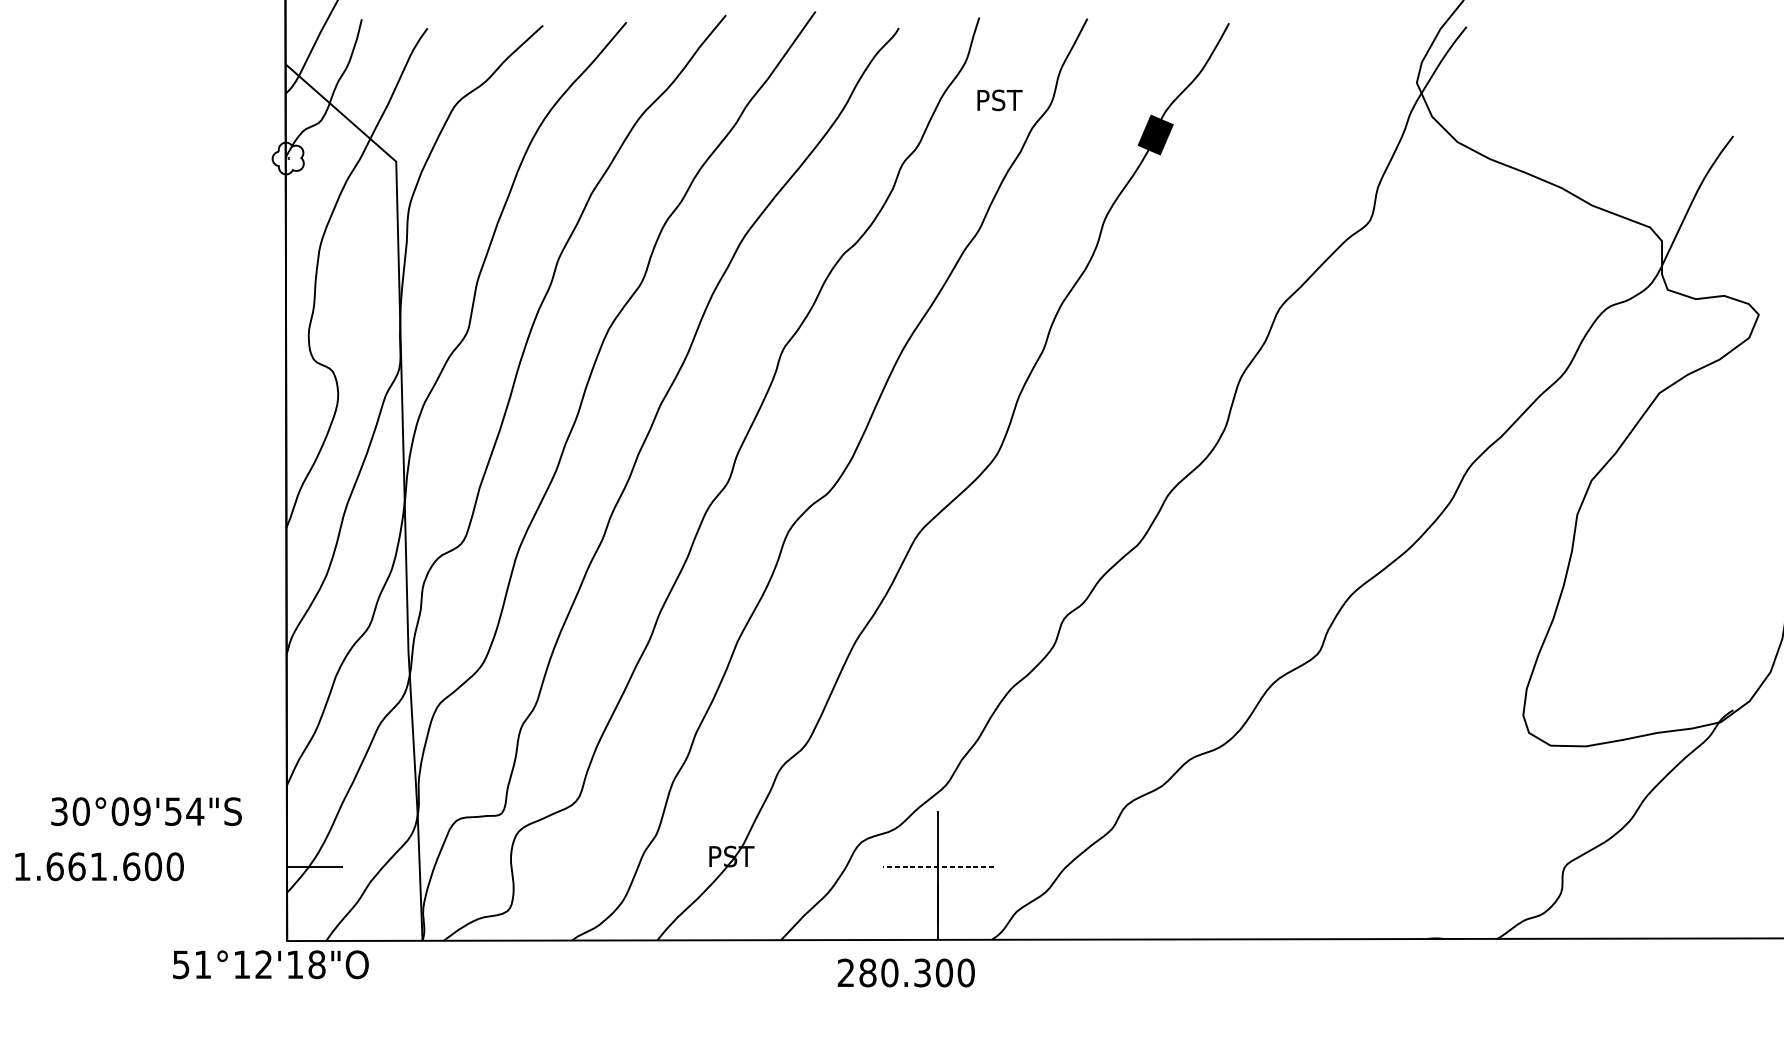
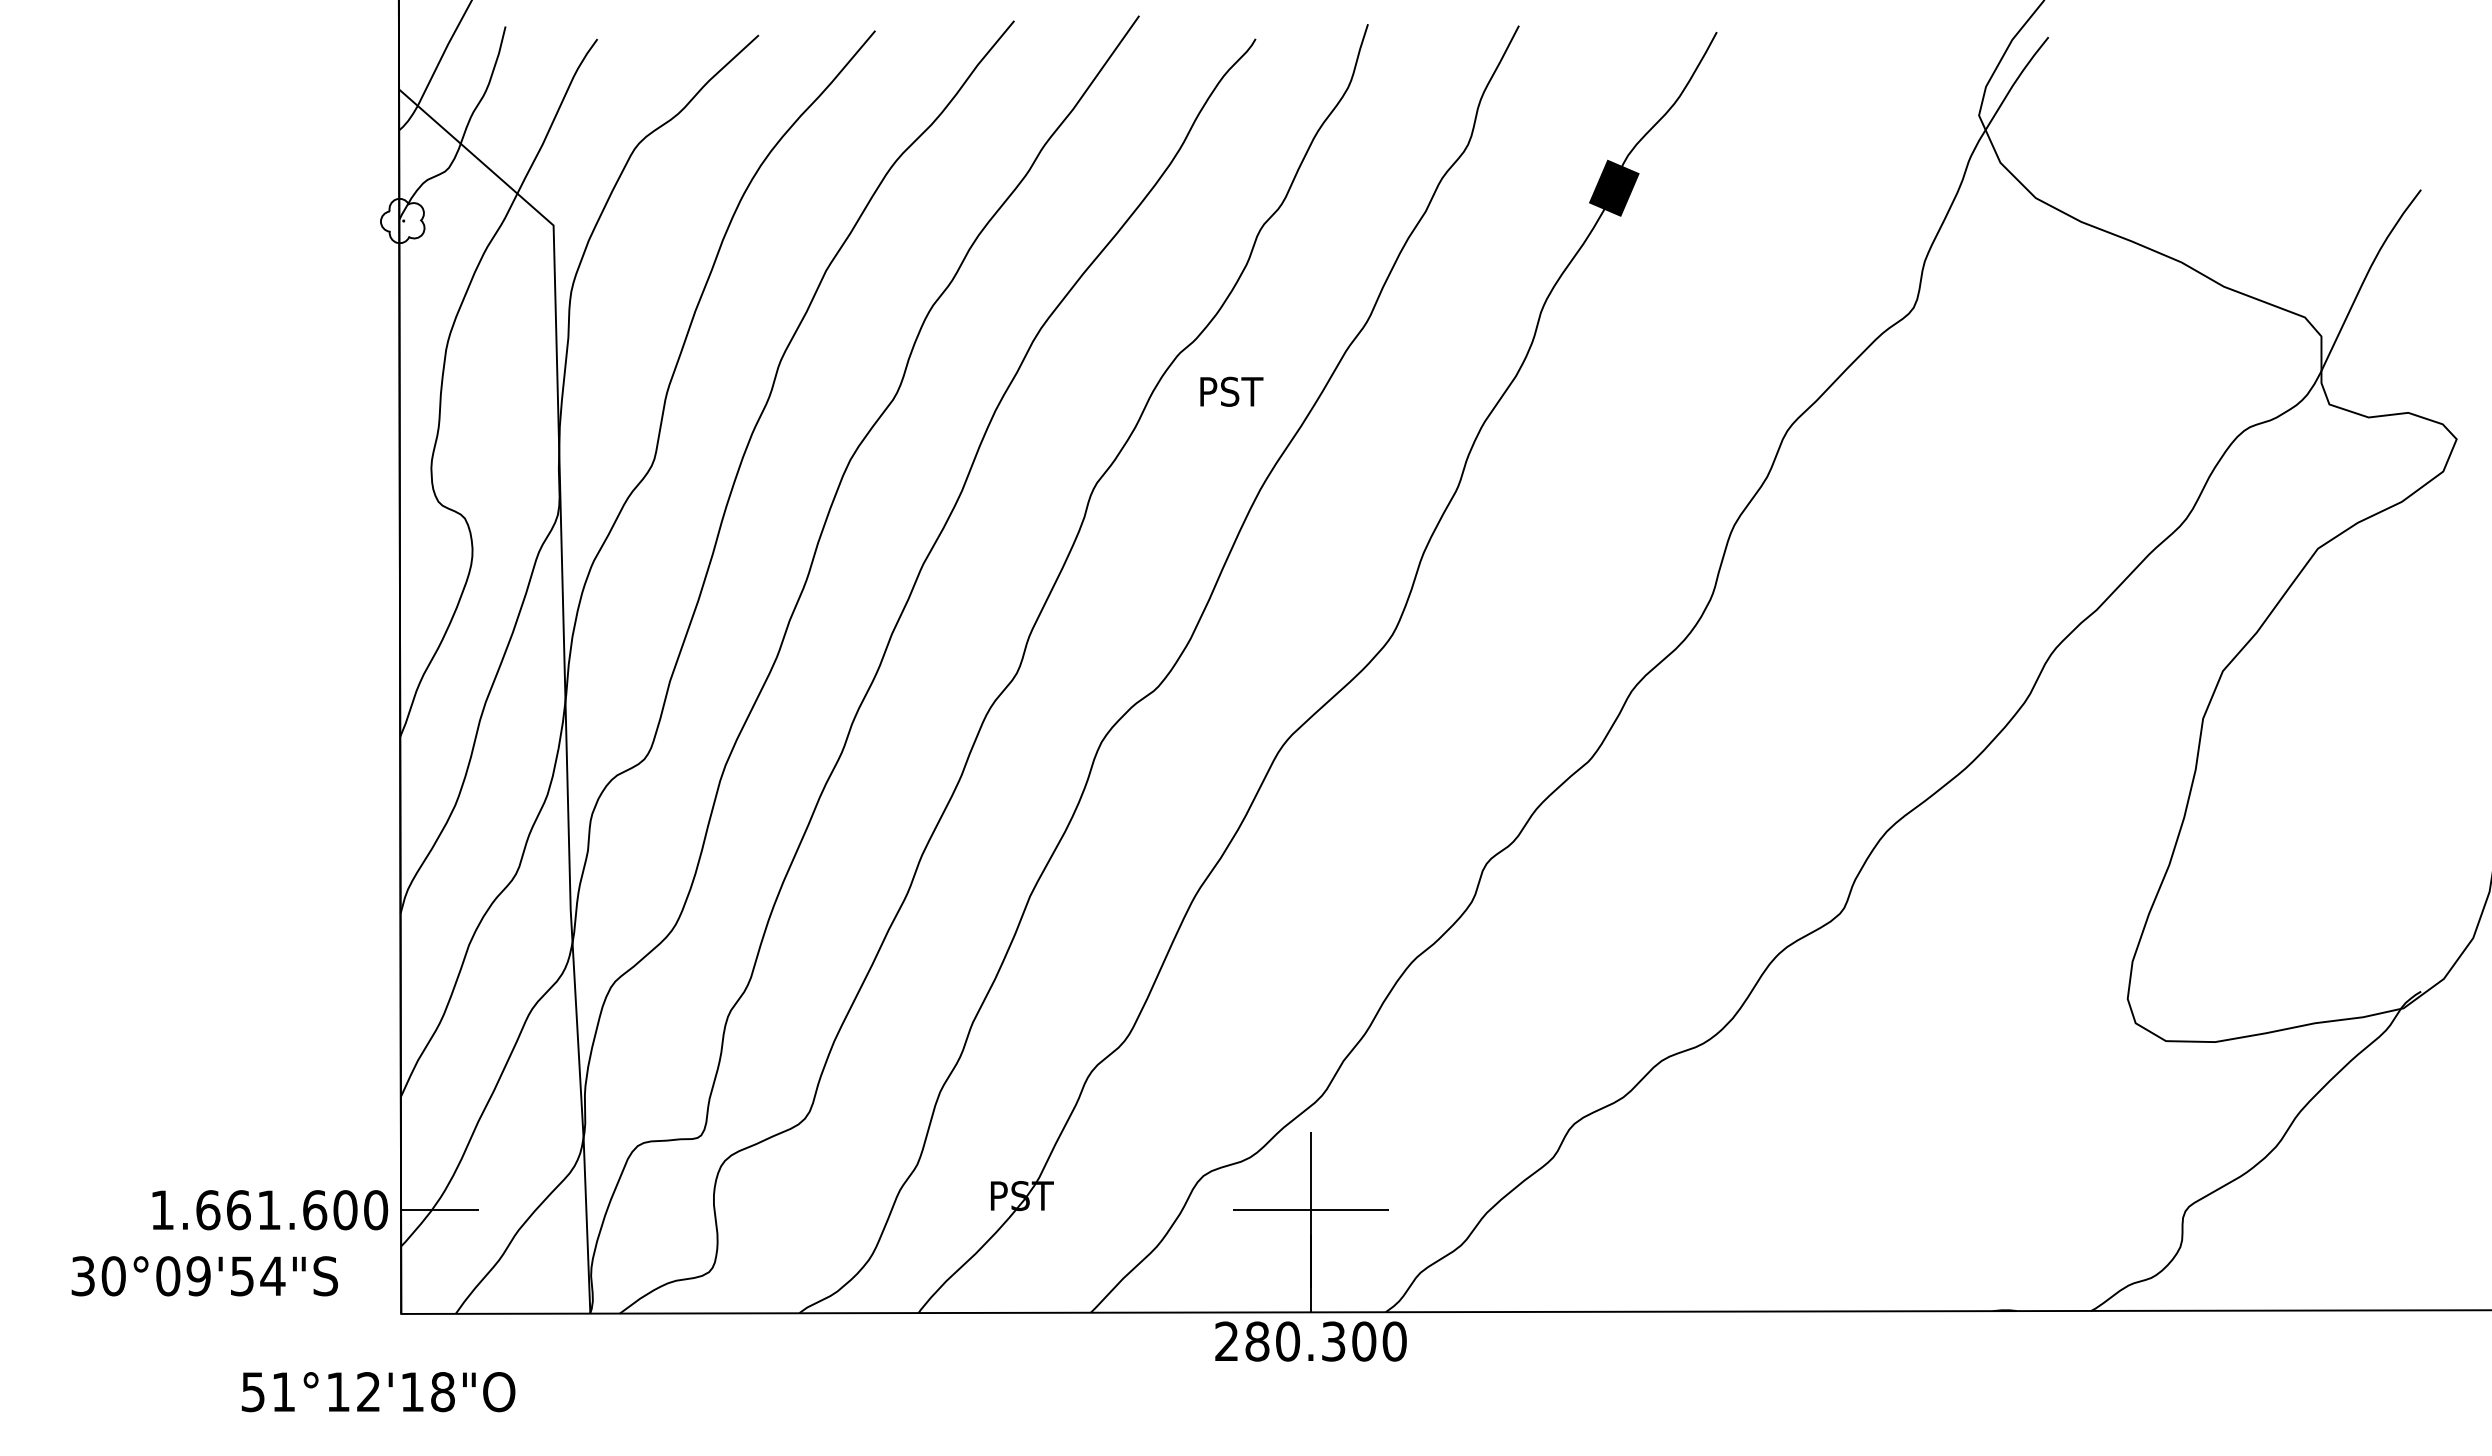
text: (999, 100) -> (1231, 391), moved
text: (146, 811) -> (204, 1276), moved
text: (99, 866) -> (270, 1210), moved
line: (938, 866) -> (1310, 1210), dashed -> solid
text: (270, 965) -> (378, 1392), moved
text: (905, 972) -> (1310, 1341), moved

